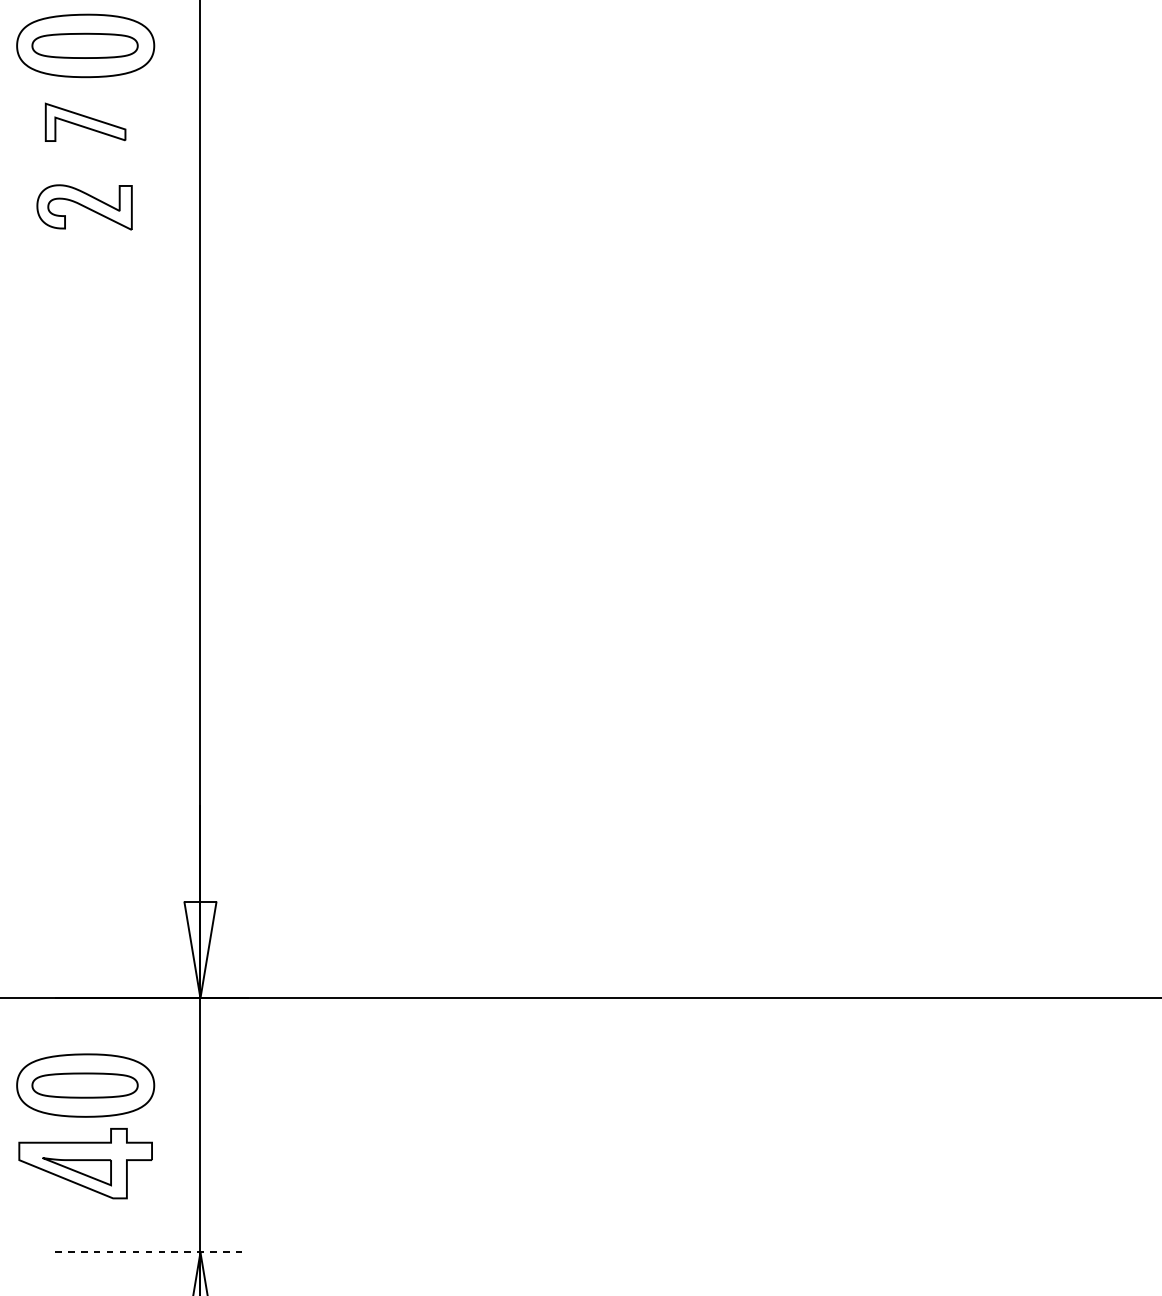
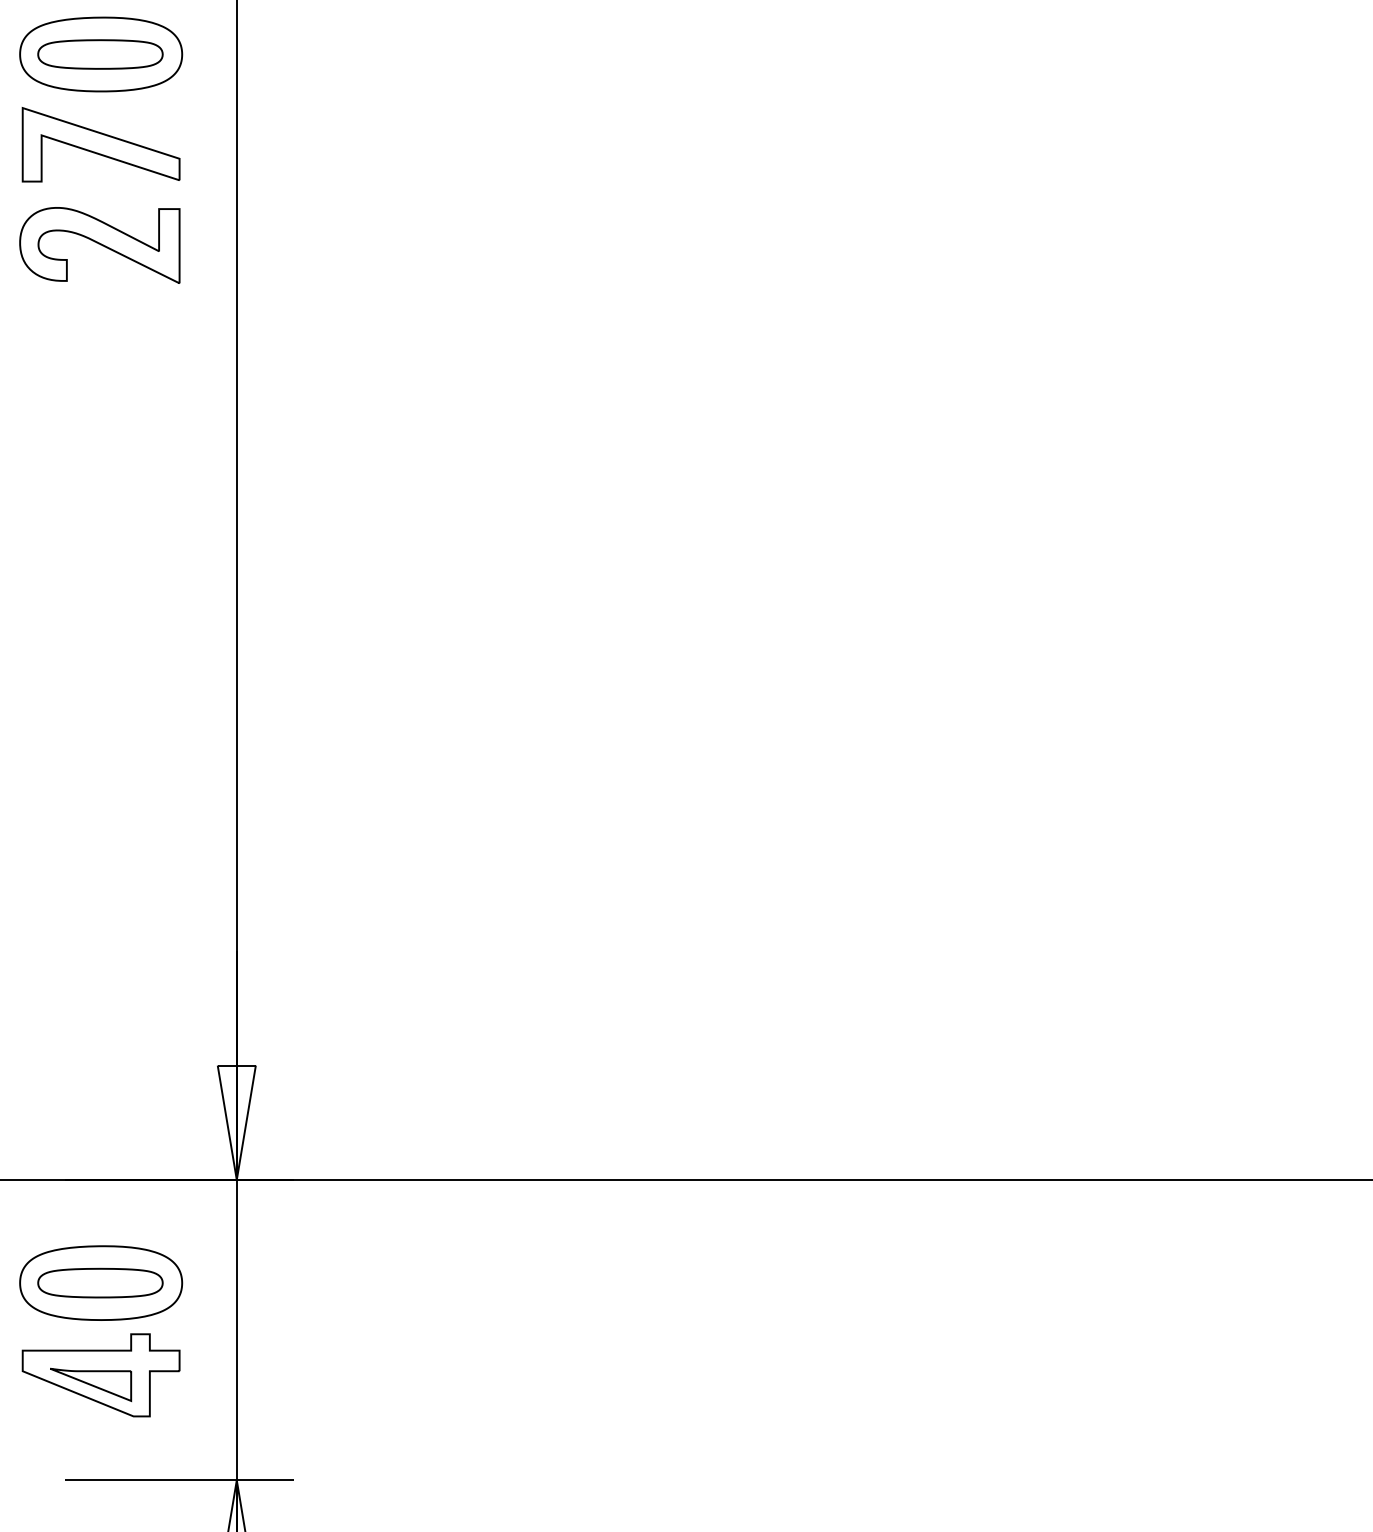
part: (85, 122) -> (100, 144), size x1.67
part: (84, 207) -> (99, 245), size x1.43
line: (152, 1252) -> (180, 1480), dashed -> solid

